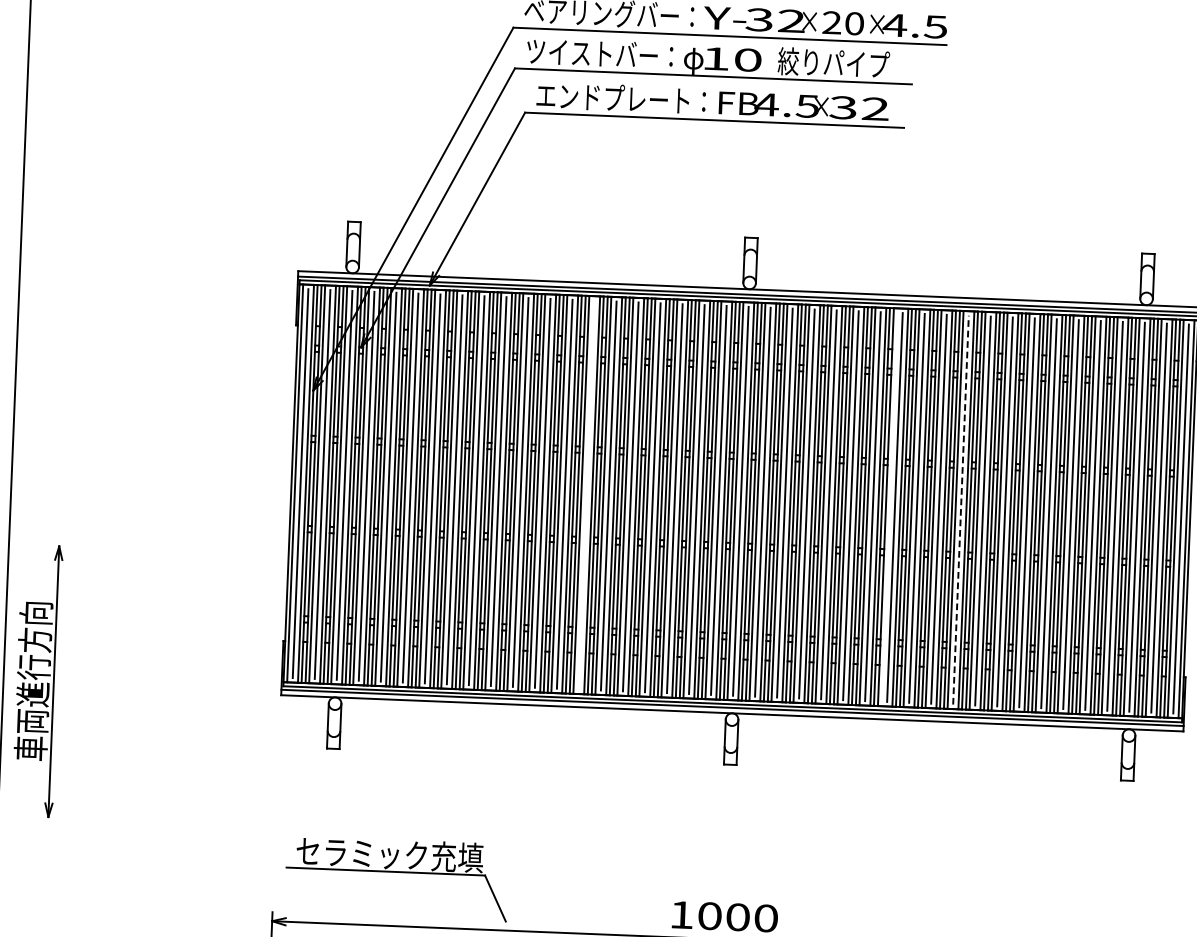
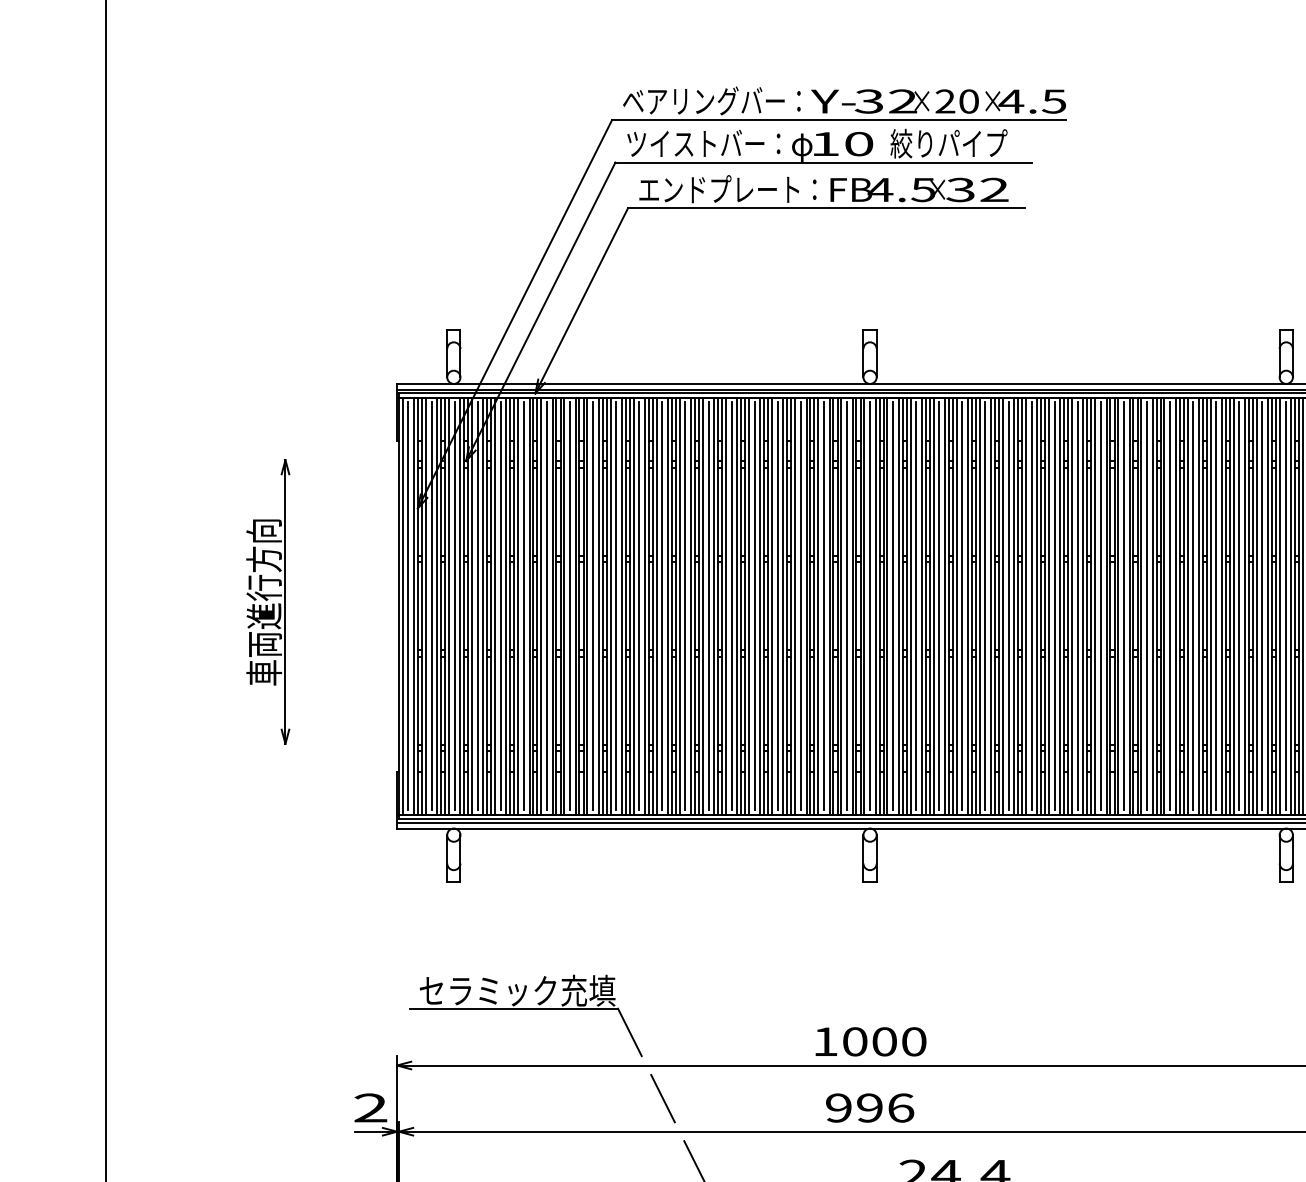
line: (586, 495) -> (708, 606), added
line: (889, 506) -> (1025, 605), added
line: (960, 510) -> (1100, 606), dashed -> solid
part: (37, 680) -> (268, 601), moved

